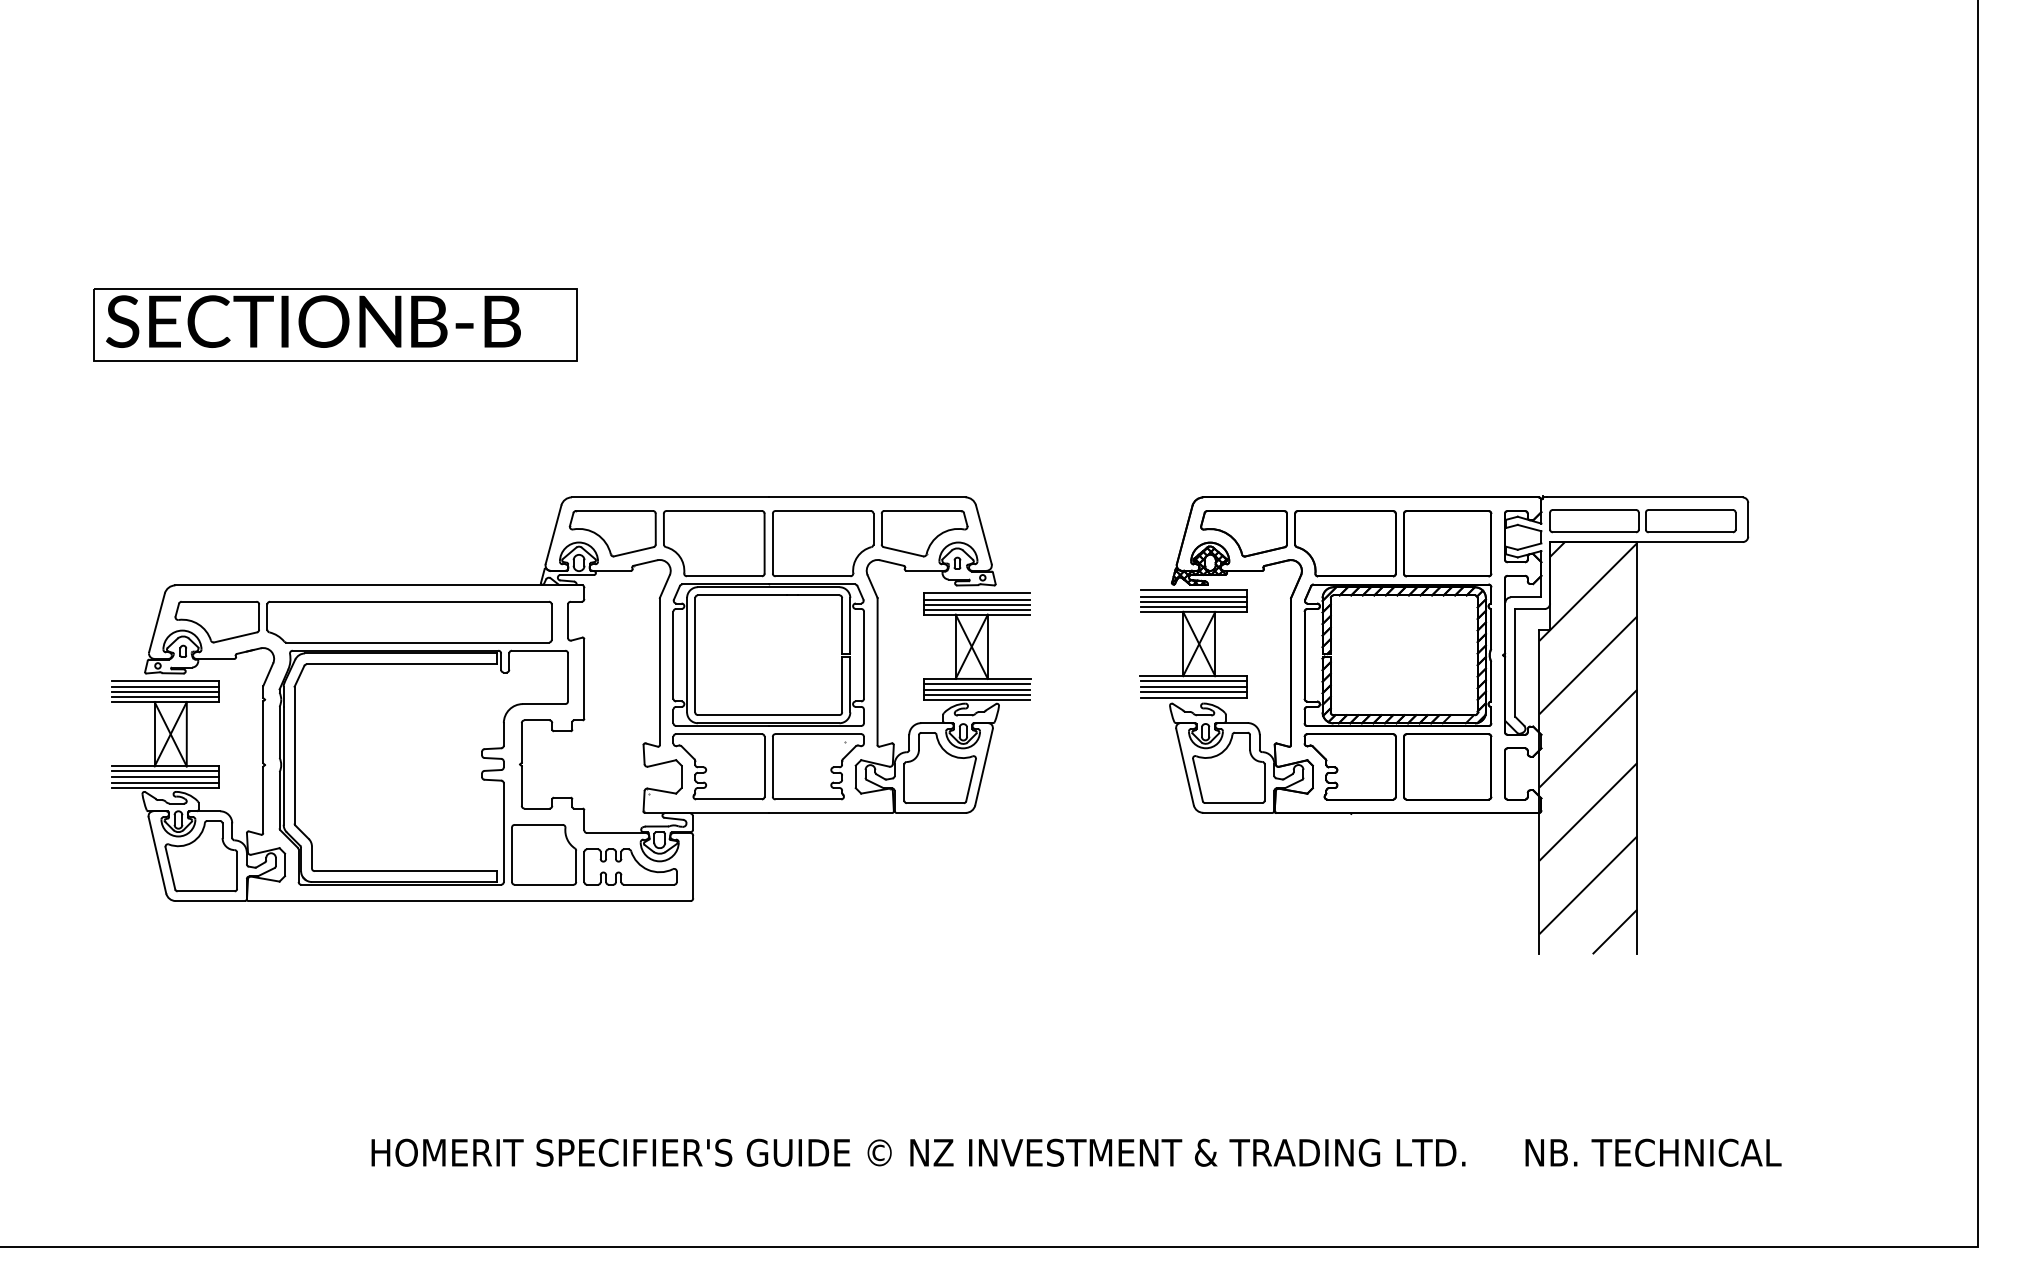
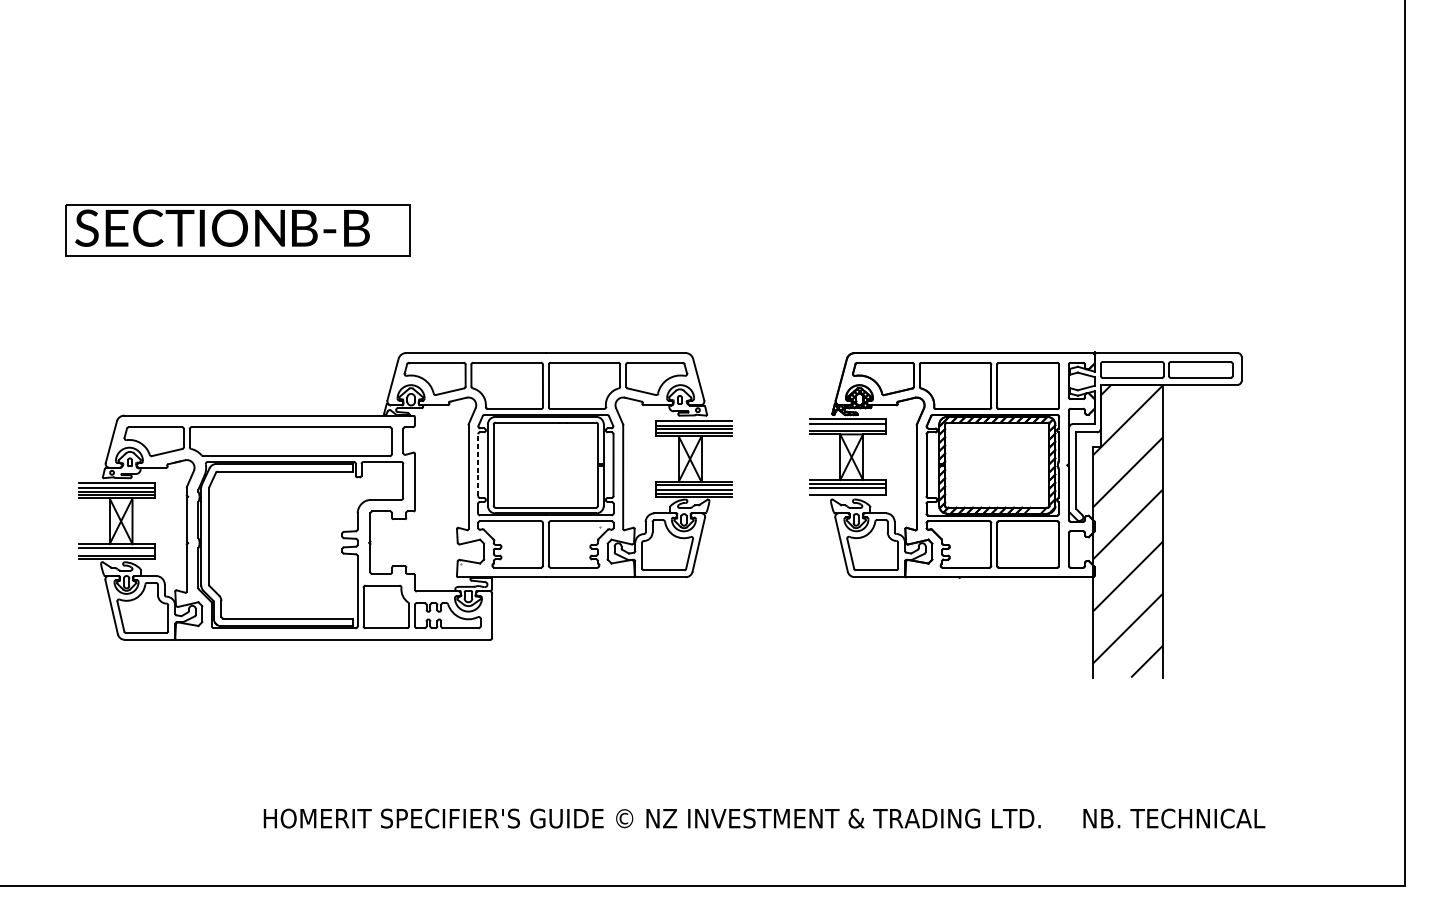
line: (1193, 602) -> (847, 427), removed
line: (673, 655) -> (478, 465), solid -> dashed
line: (1193, 692) -> (847, 491), removed
line: (165, 777) -> (117, 552), removed

